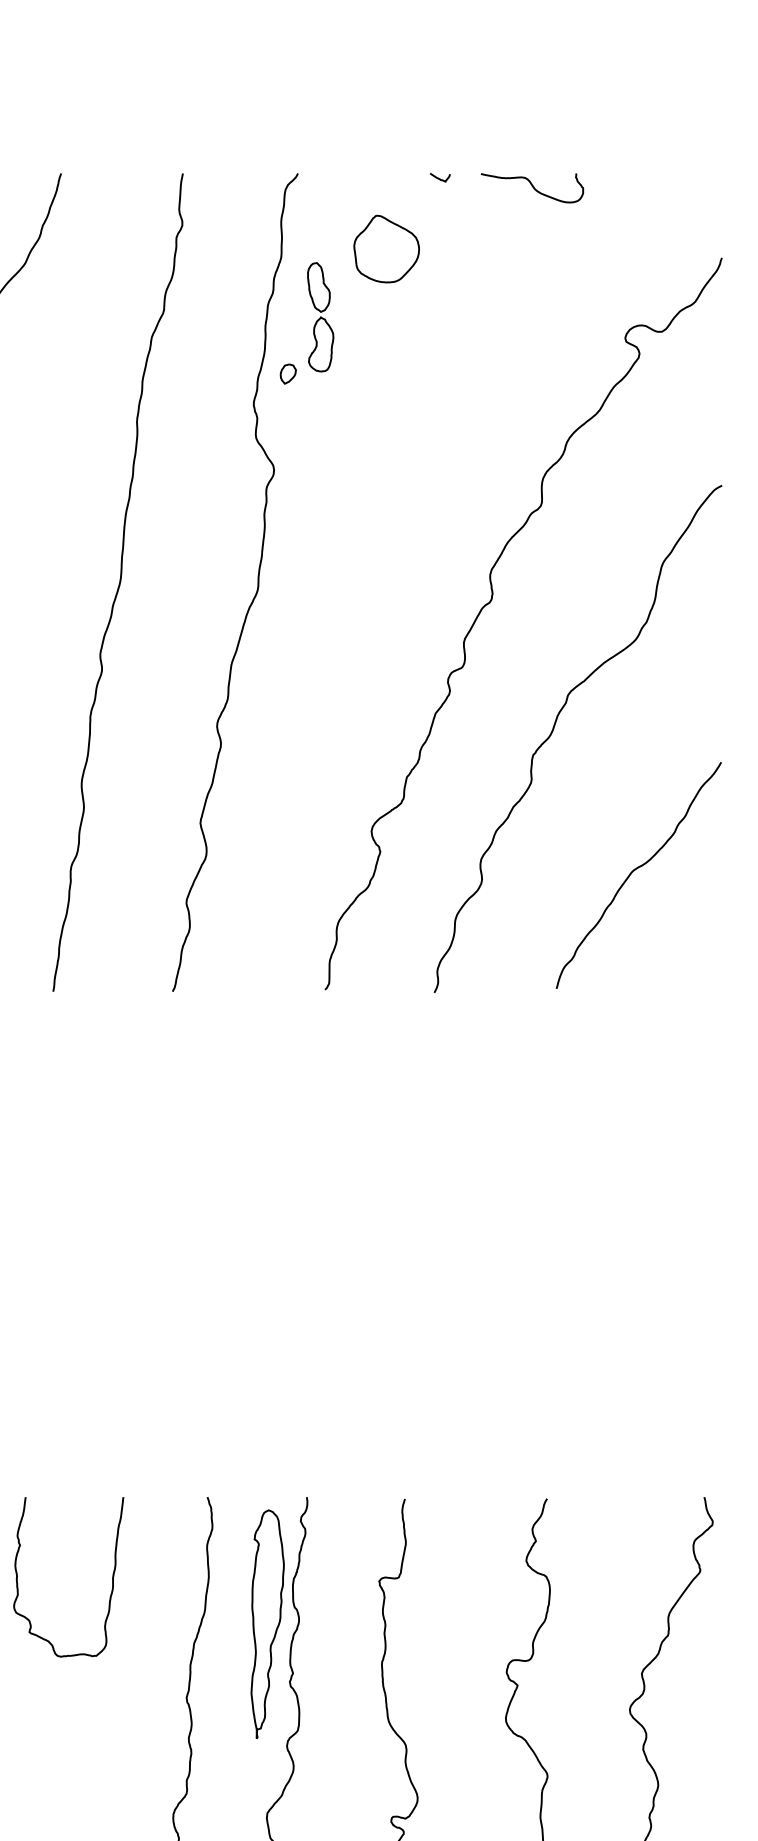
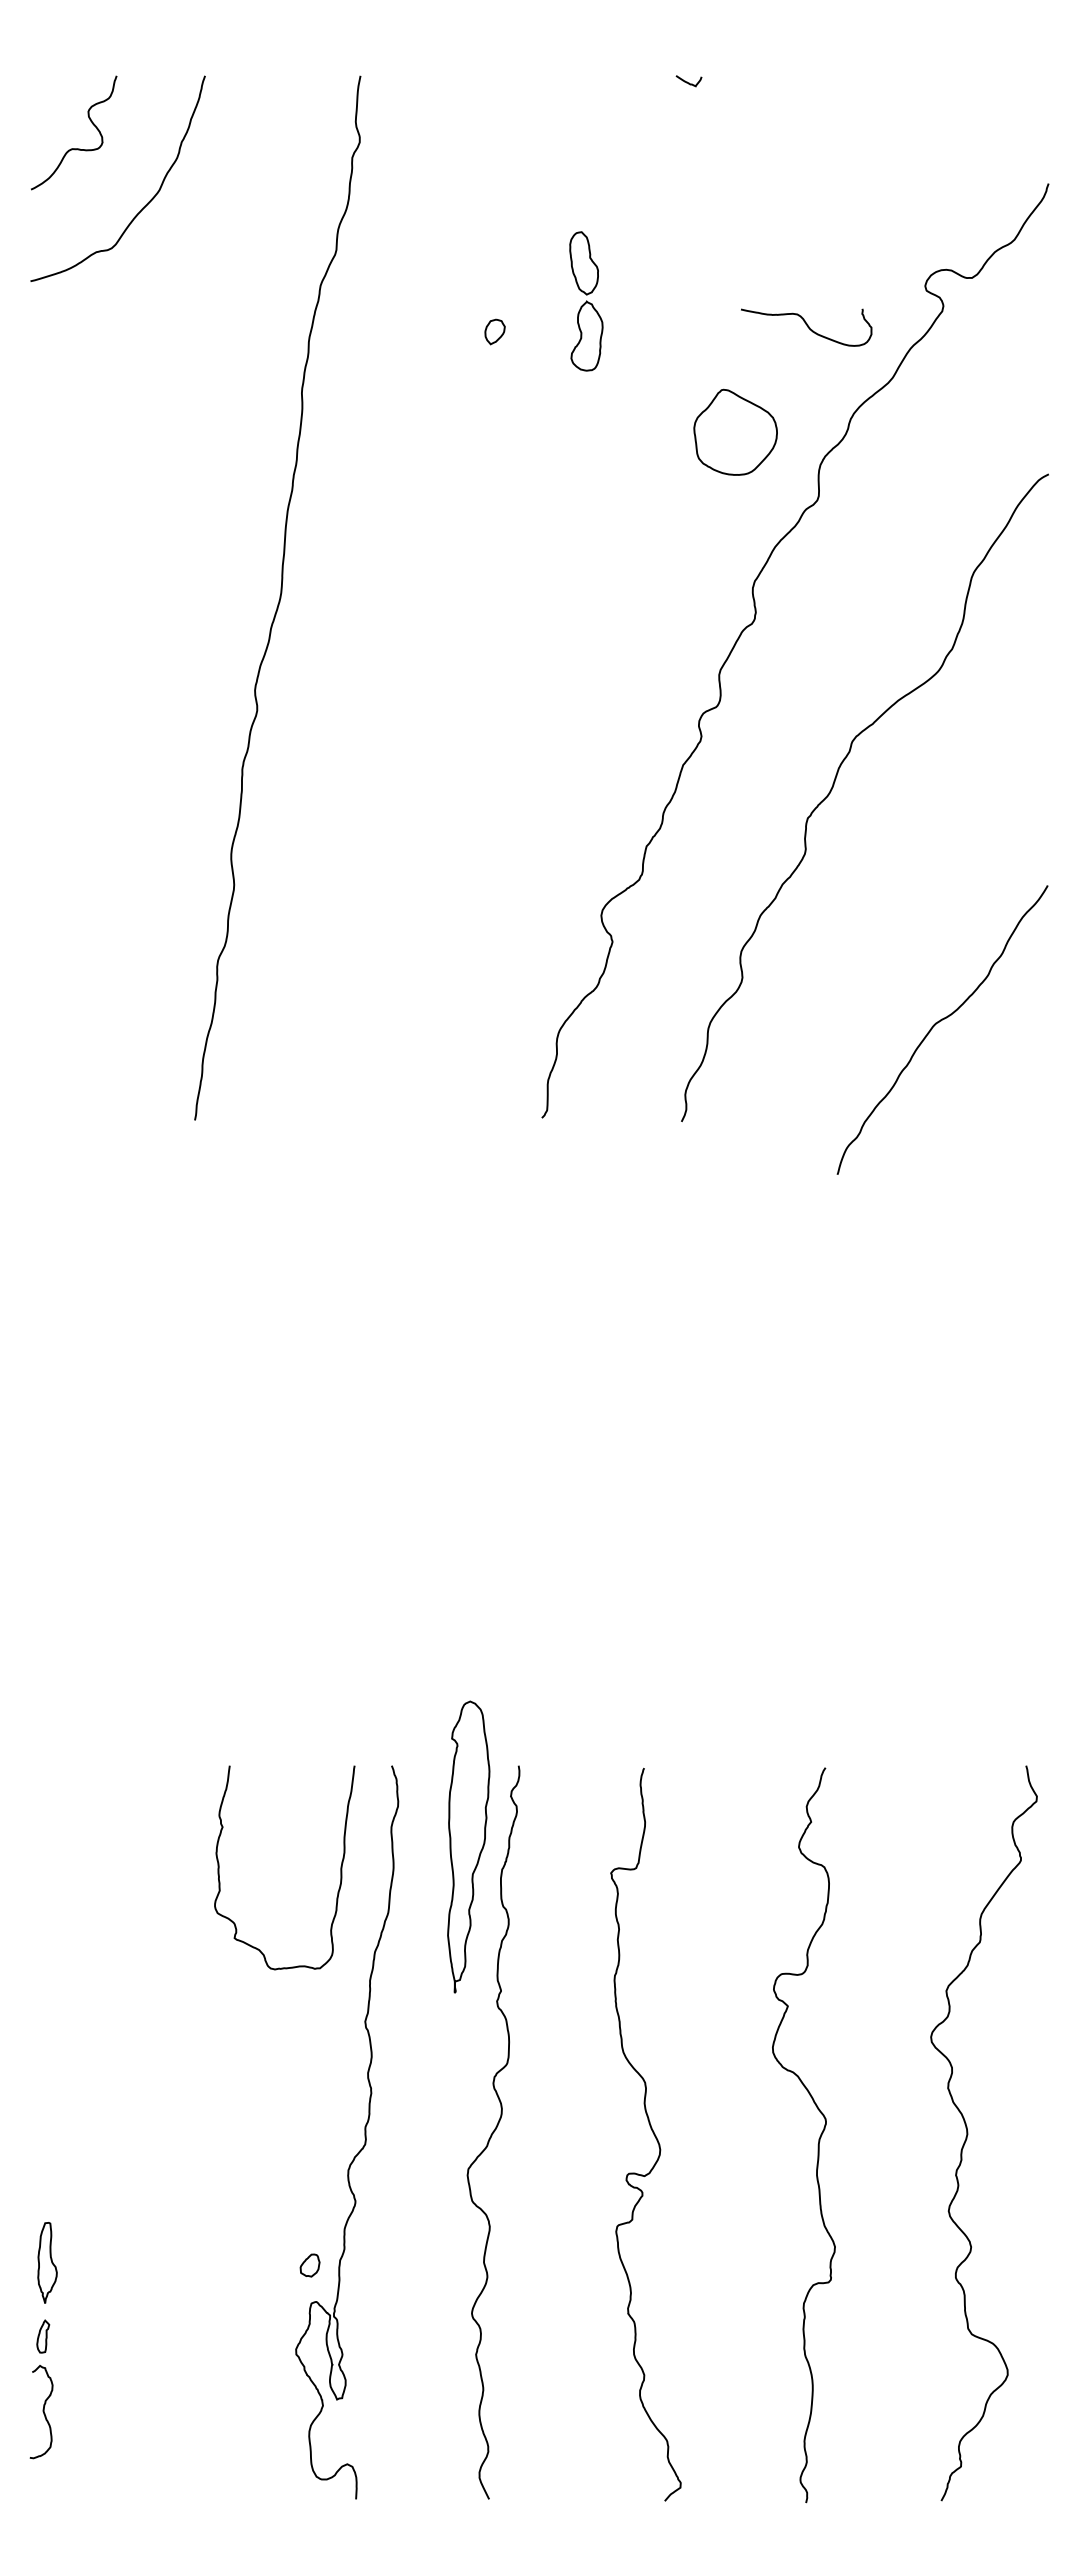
curve: (533, 188) -> (807, 327), moved
part: (386, 248) -> (735, 431), moved
part: (320, 317) -> (586, 301), moved
curve: (257, 585) -> (455, 601), removed
curve: (635, 870) -> (938, 1023), moved
curve: (112, 1576) -> (340, 1867), moved
part: (267, 1623) -> (468, 1846), moved

